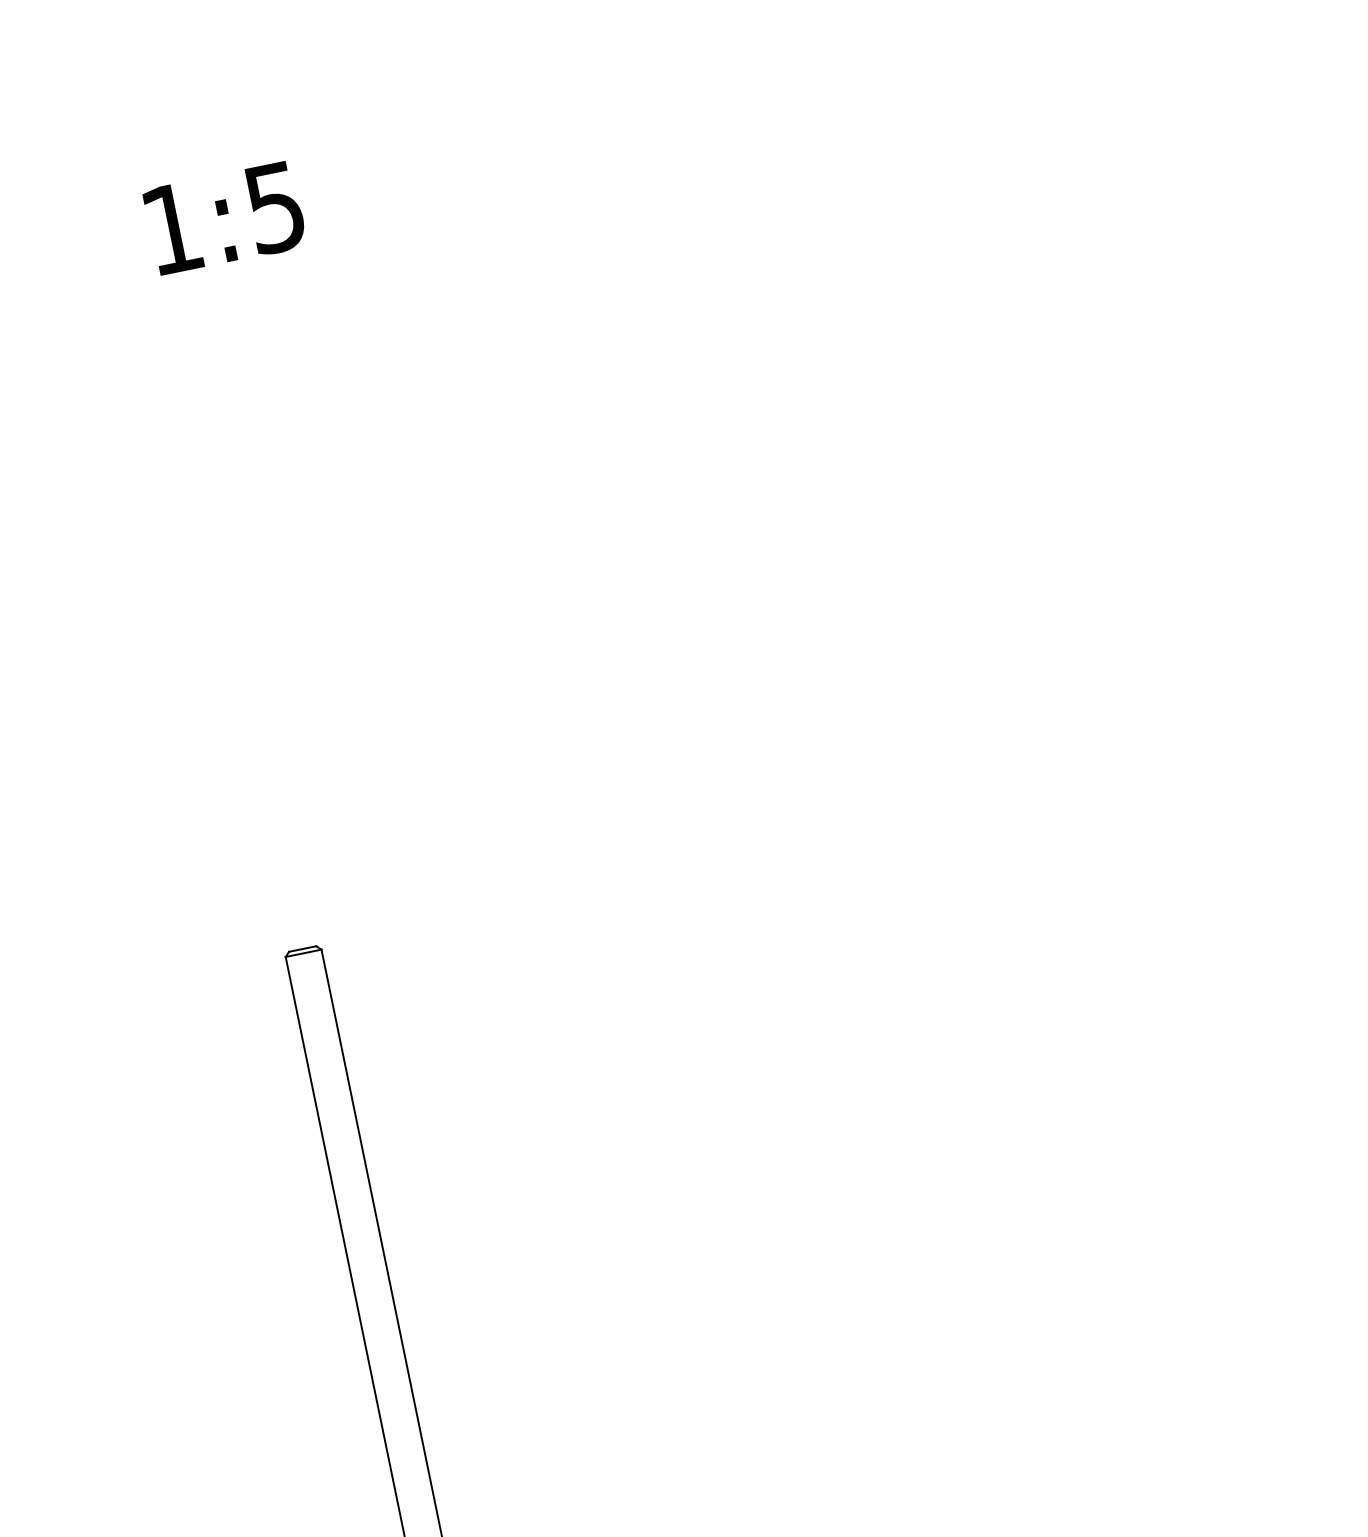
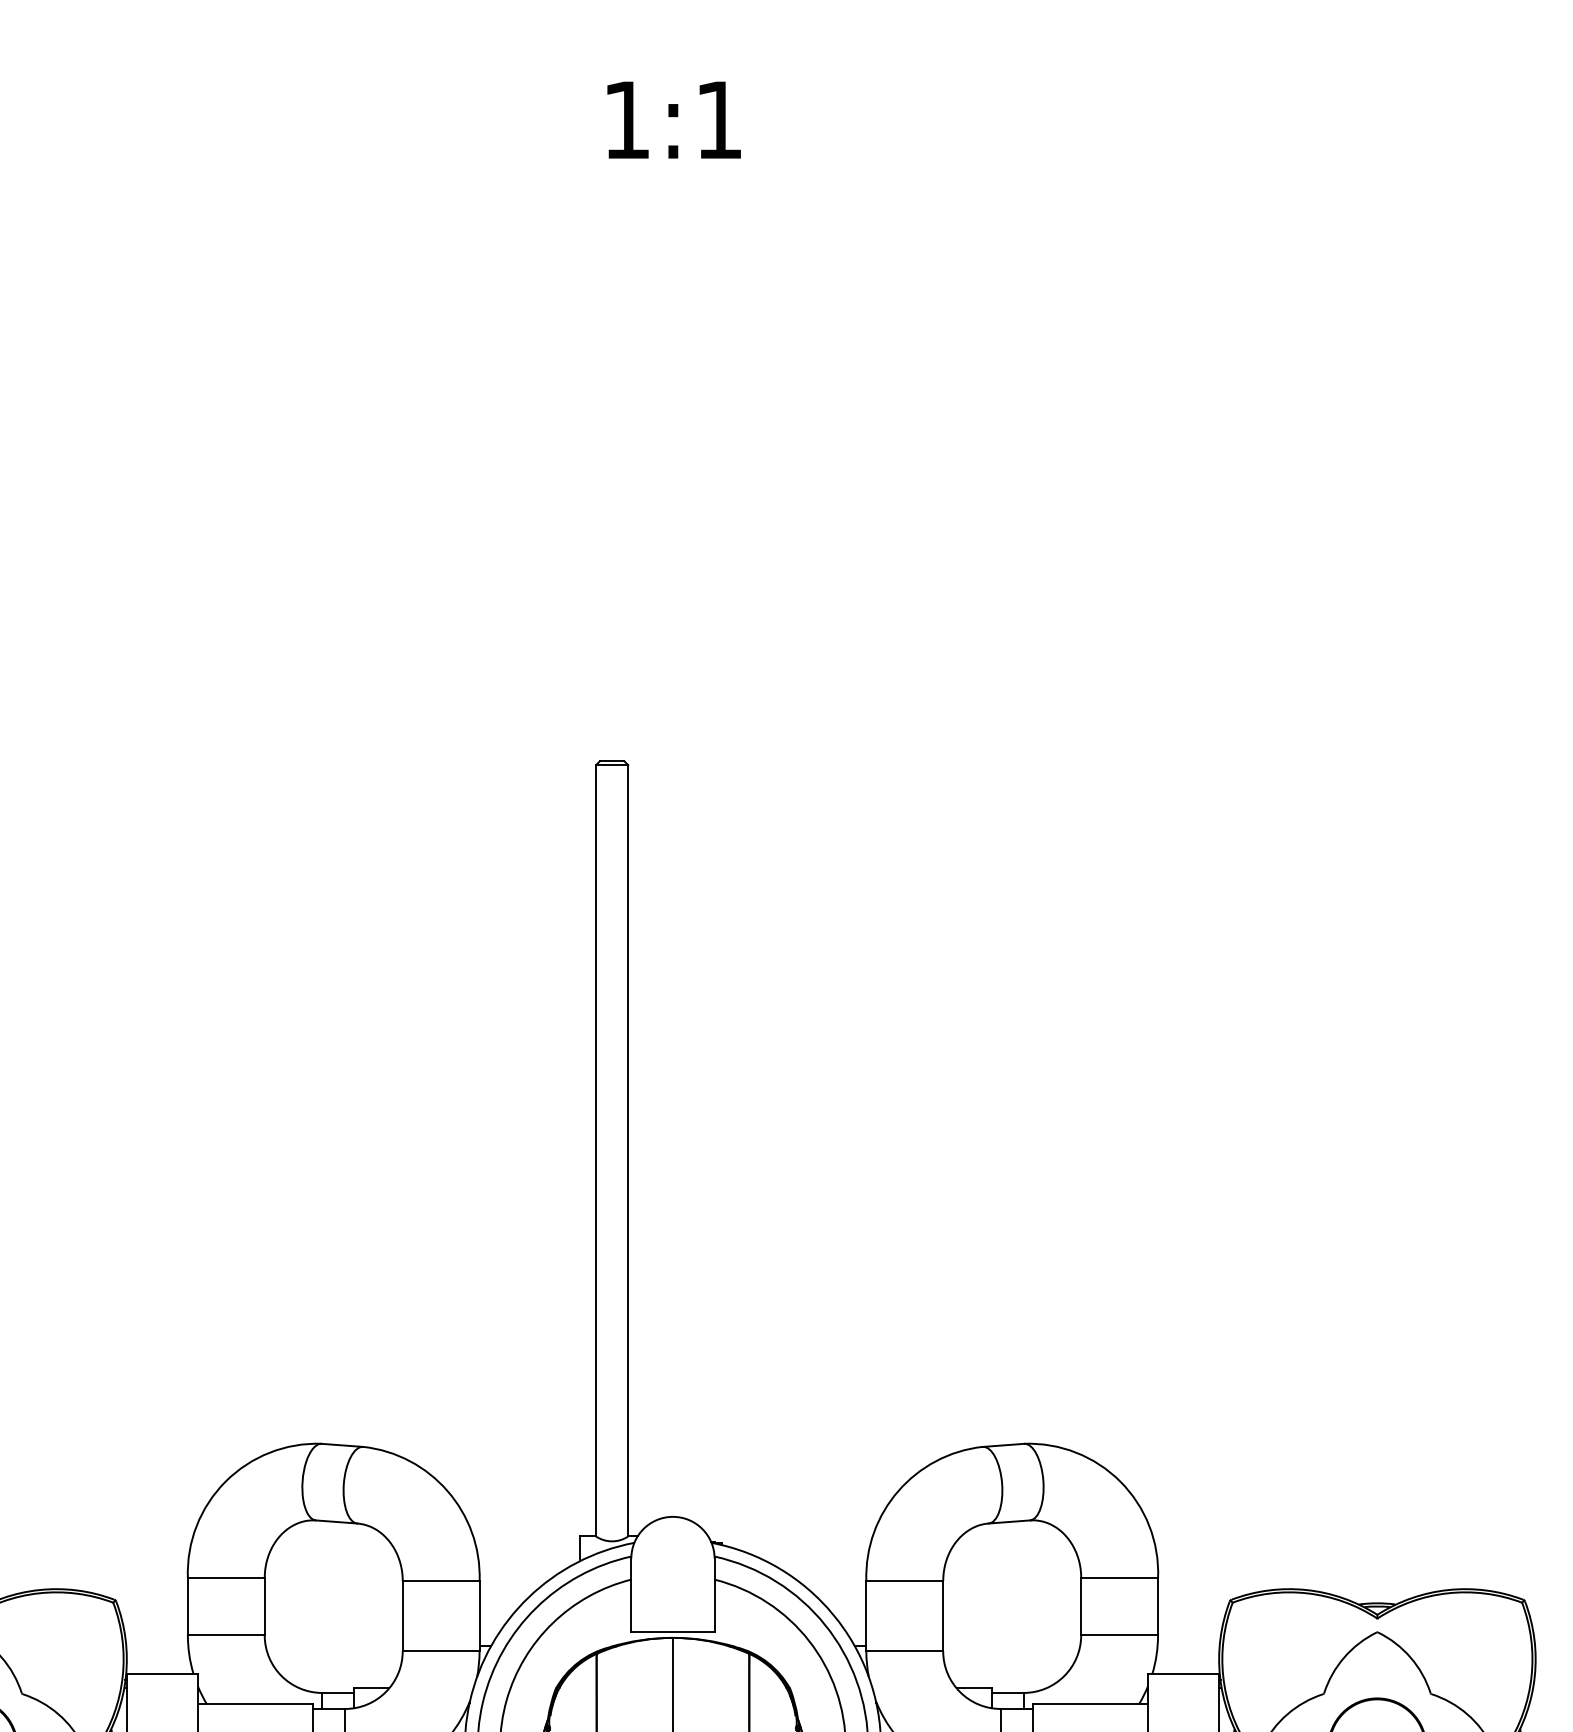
text: (274, 208) -> (718, 120), 1:5 -> 1:1

